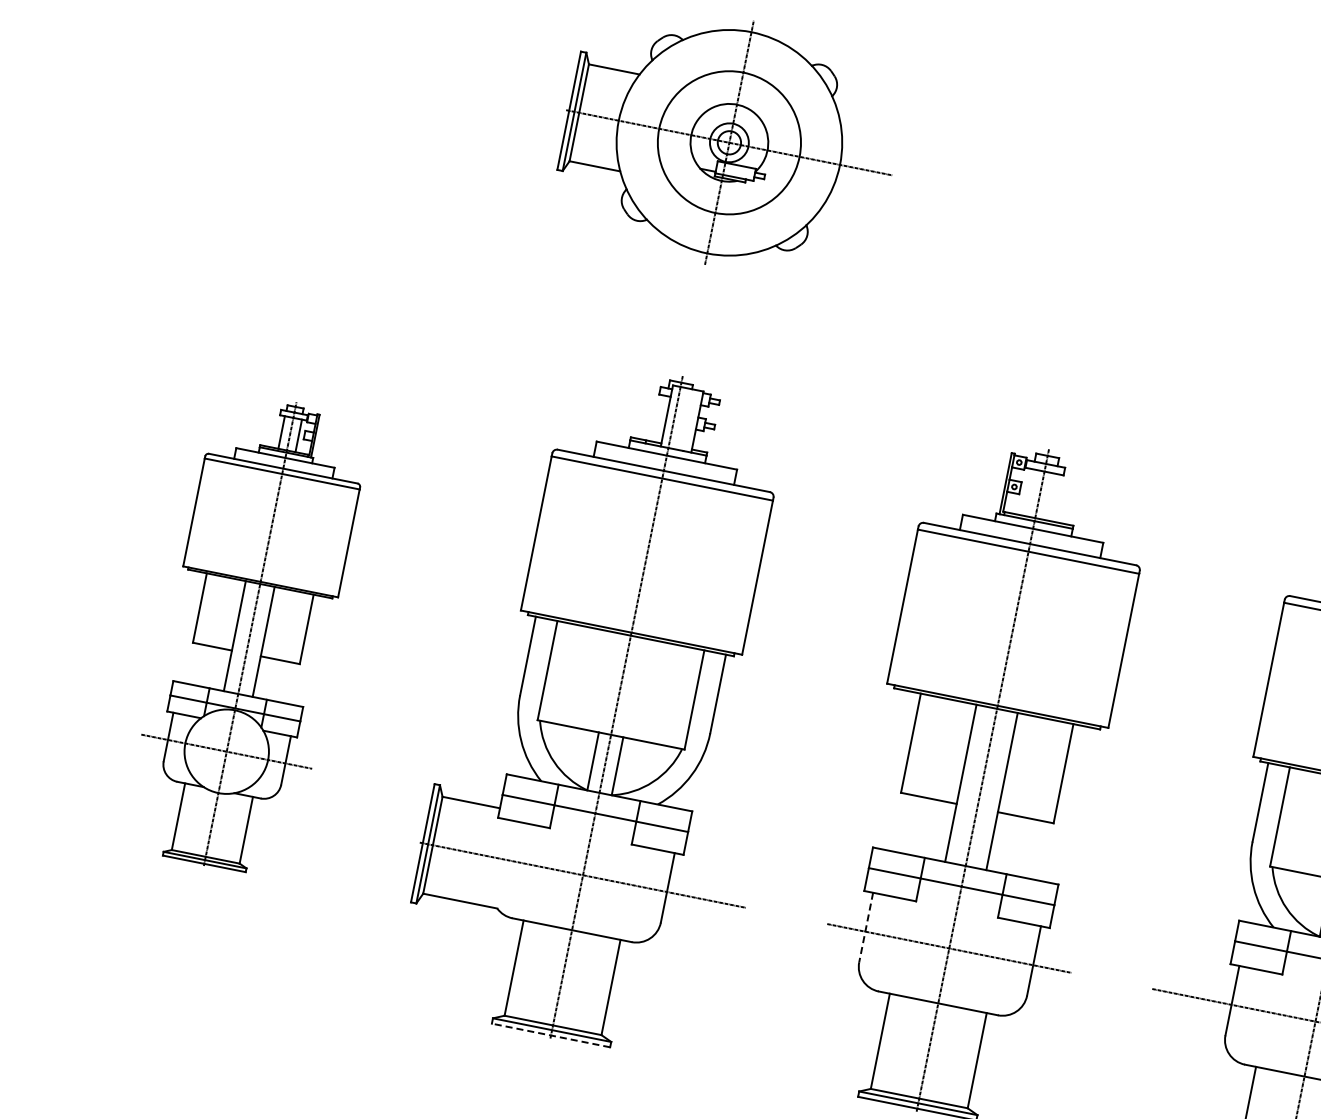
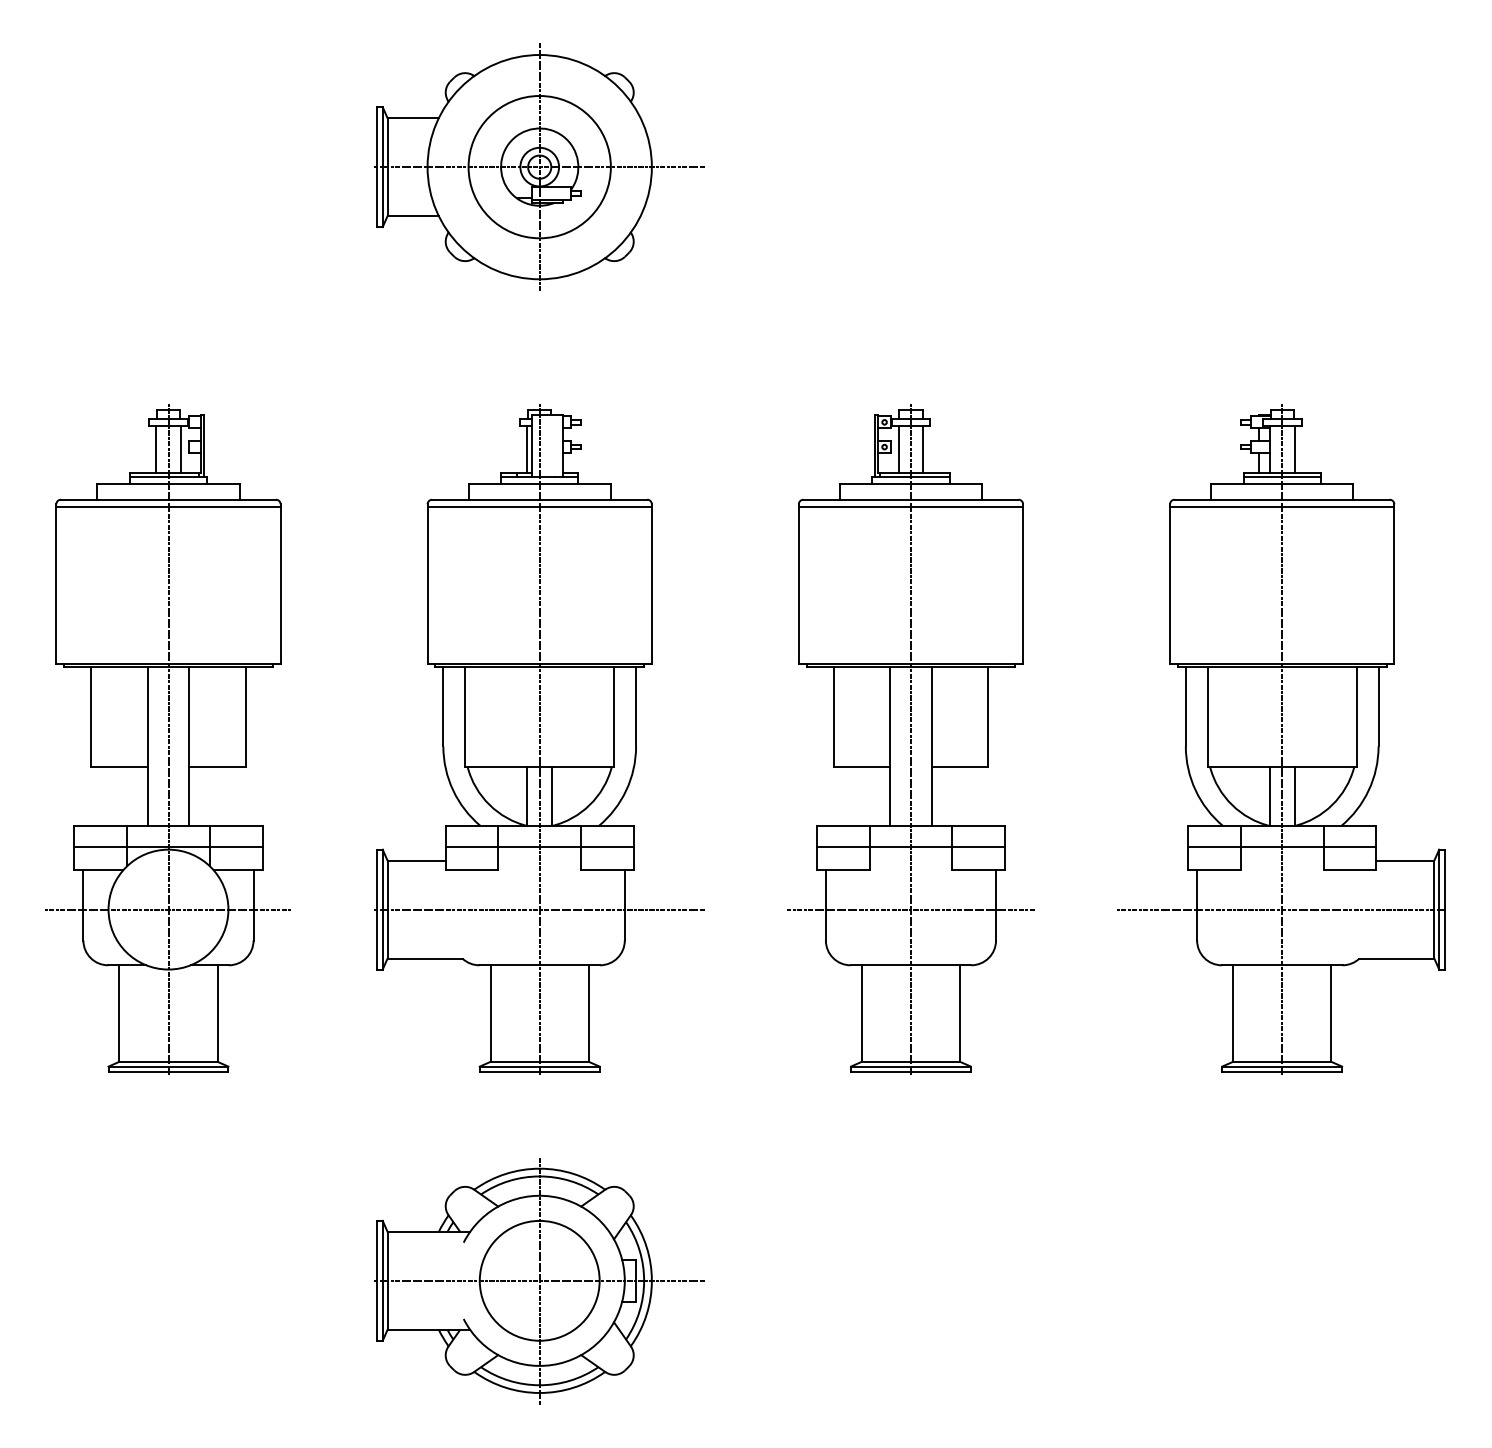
line: (661, 418) -> (527, 449), added
line: (1027, 492) -> (898, 449), added
line: (1052, 497) -> (923, 449), added
part: (249, 634) -> (167, 739), size x1.43
line: (865, 927) -> (825, 905), dashed -> solid
line: (550, 1035) -> (539, 1072), dashed -> solid

